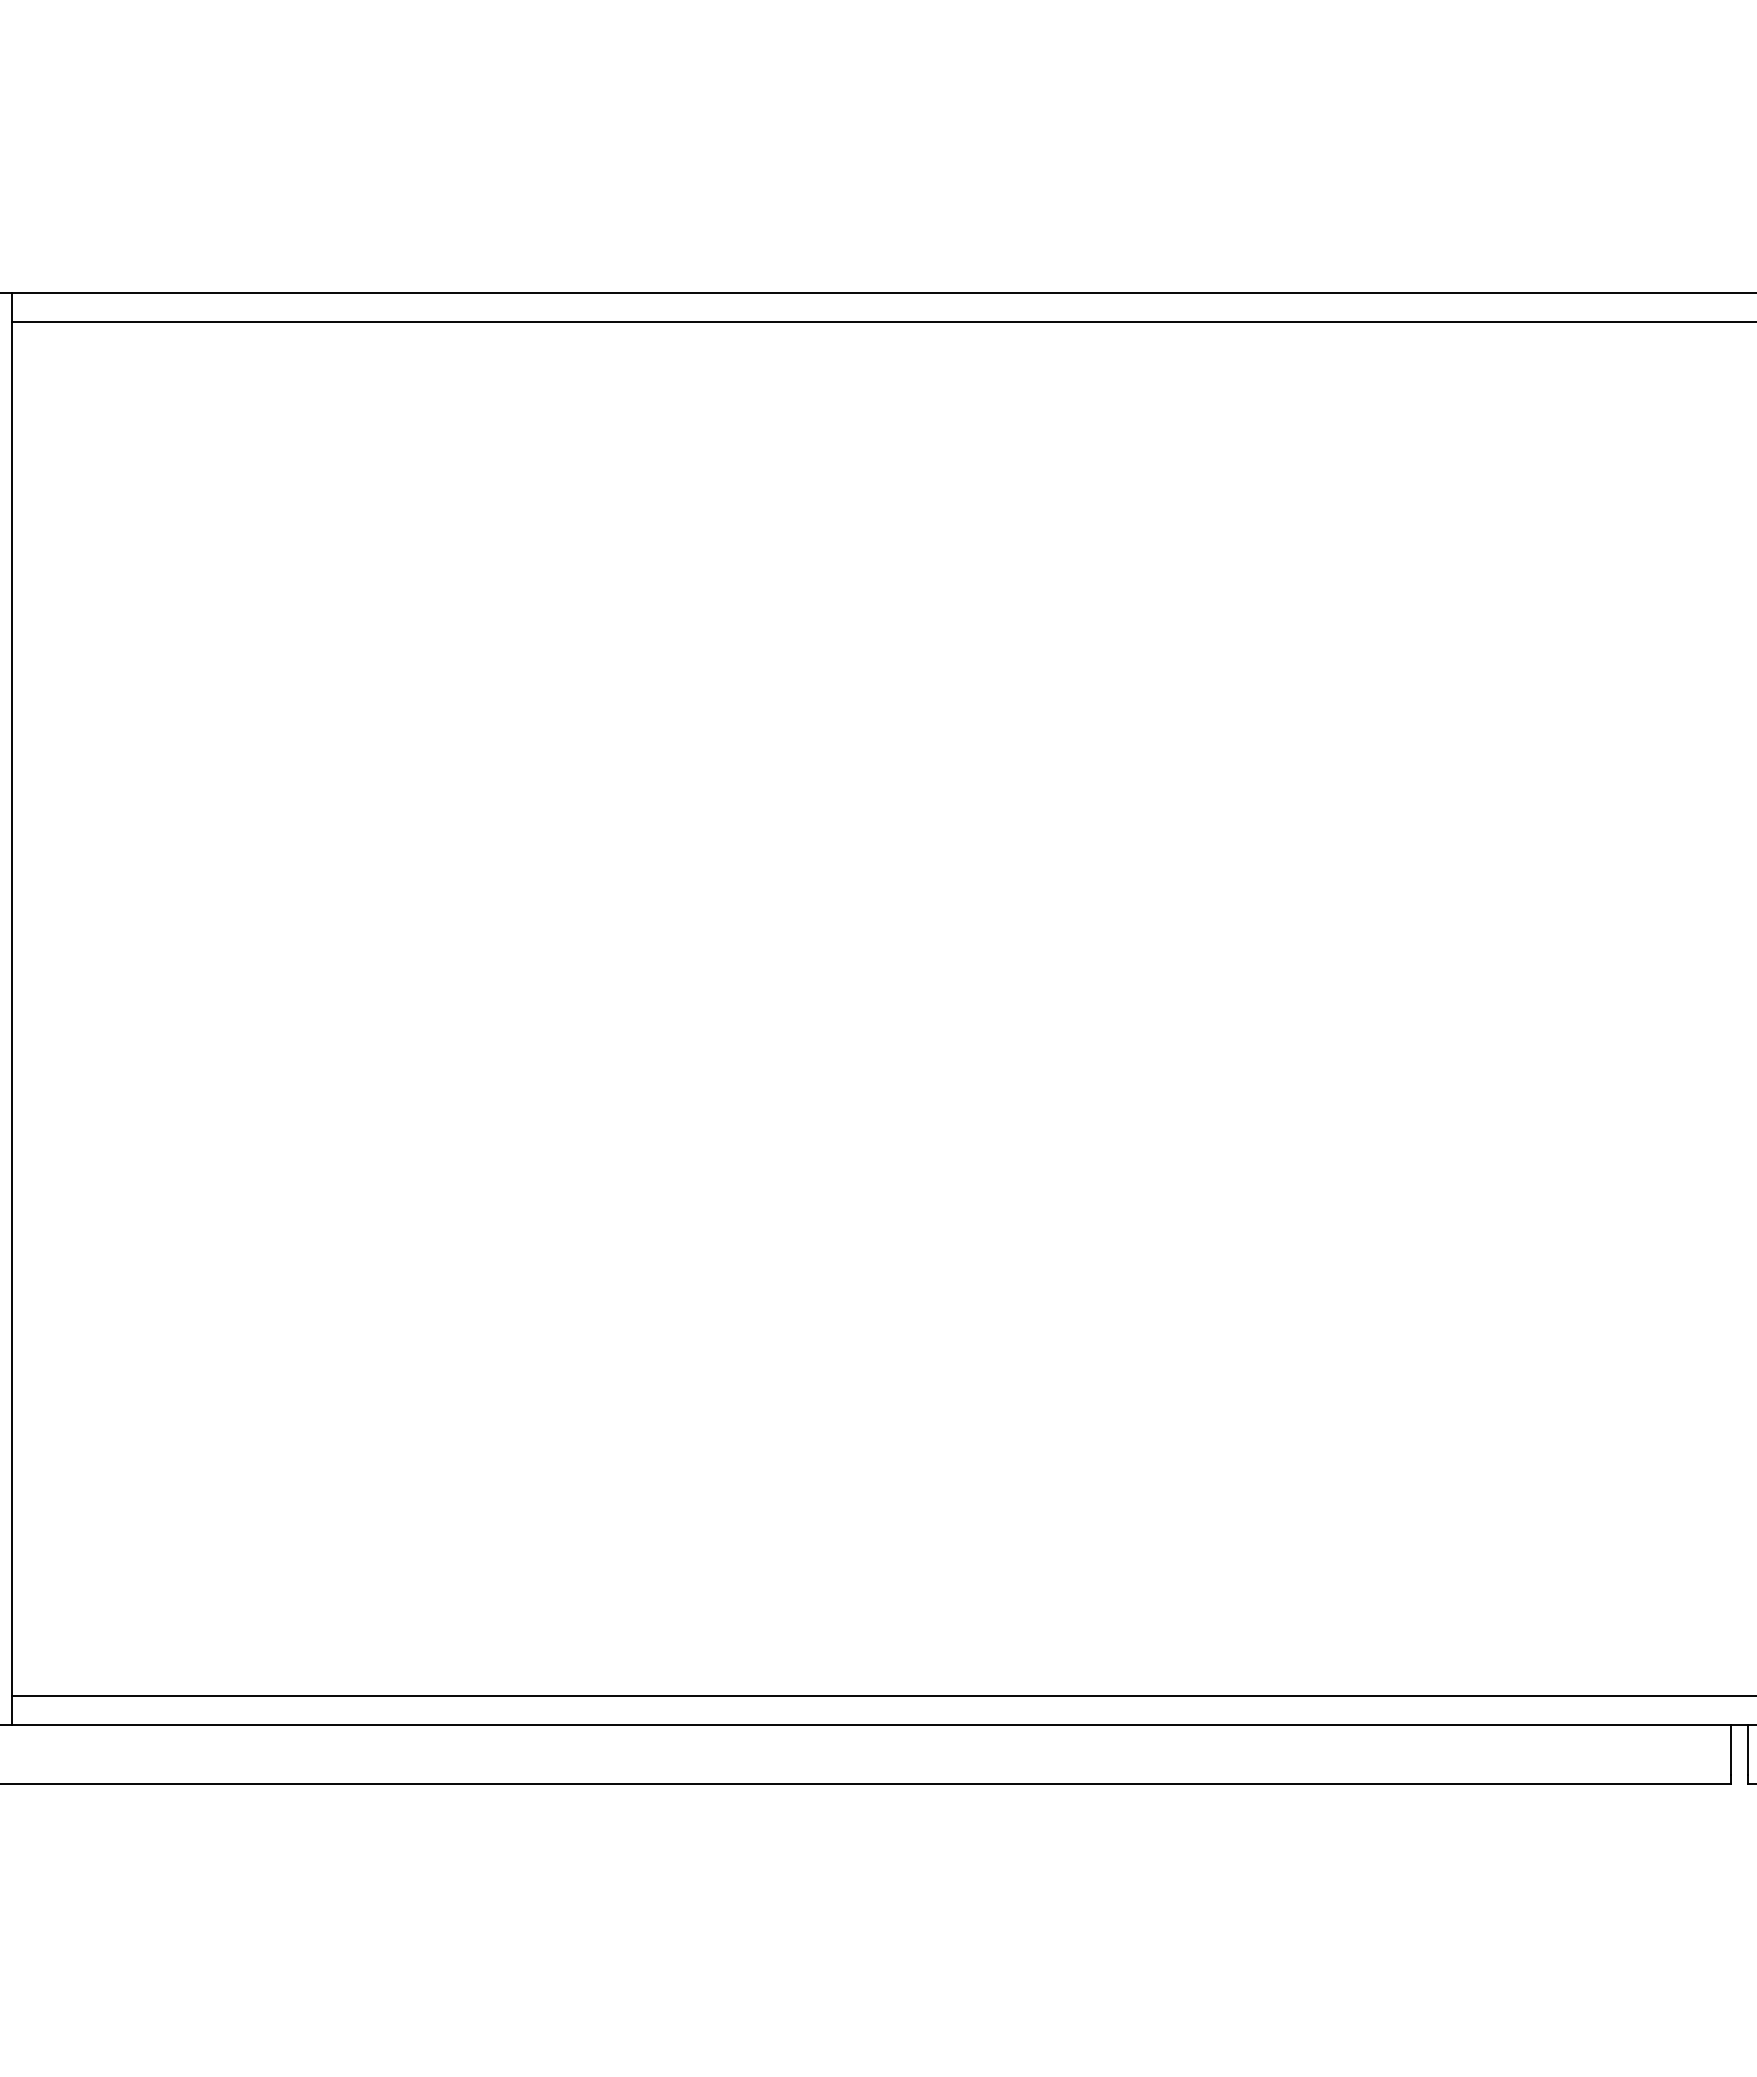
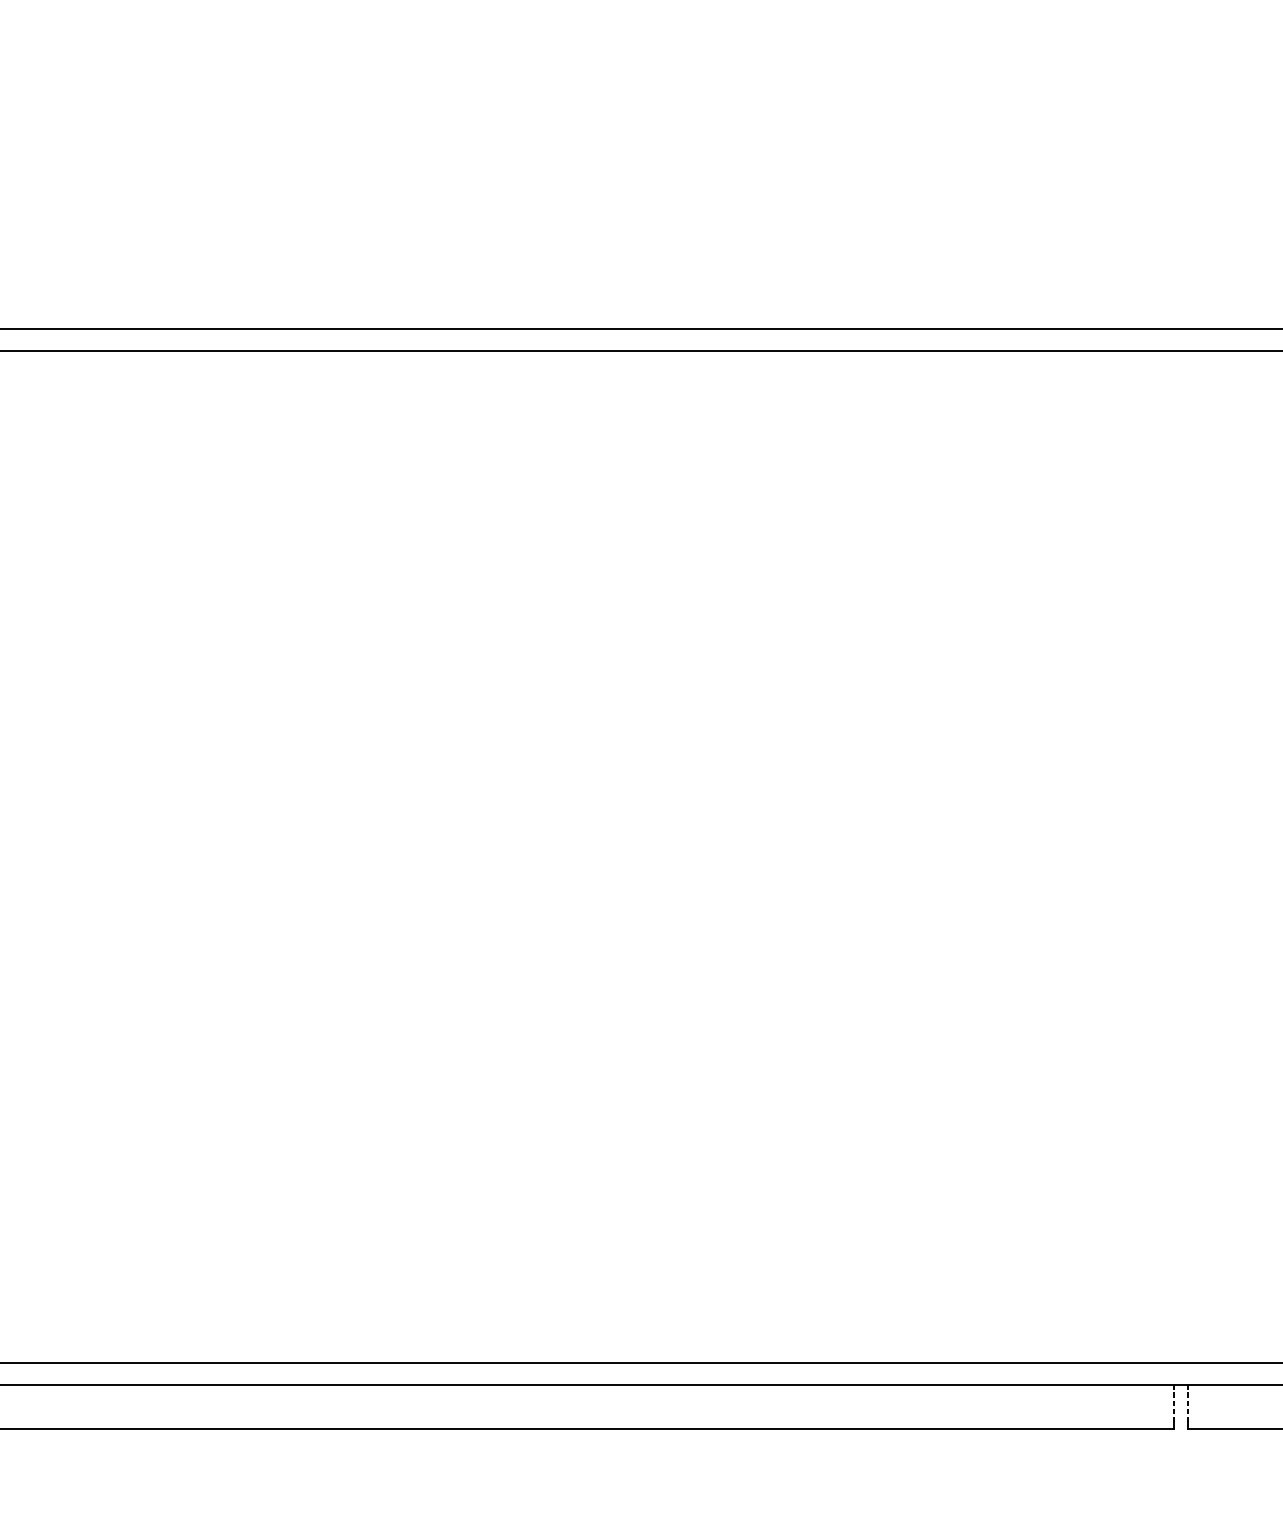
line: (1730, 1749) -> (1174, 1402), solid -> dashed
line: (1748, 1749) -> (1187, 1402), solid -> dashed

